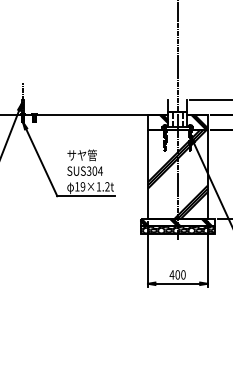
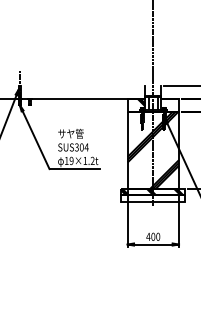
hatch: (198, 121) -> (171, 104), removed
hatch: (177, 230) -> (153, 198), removed

